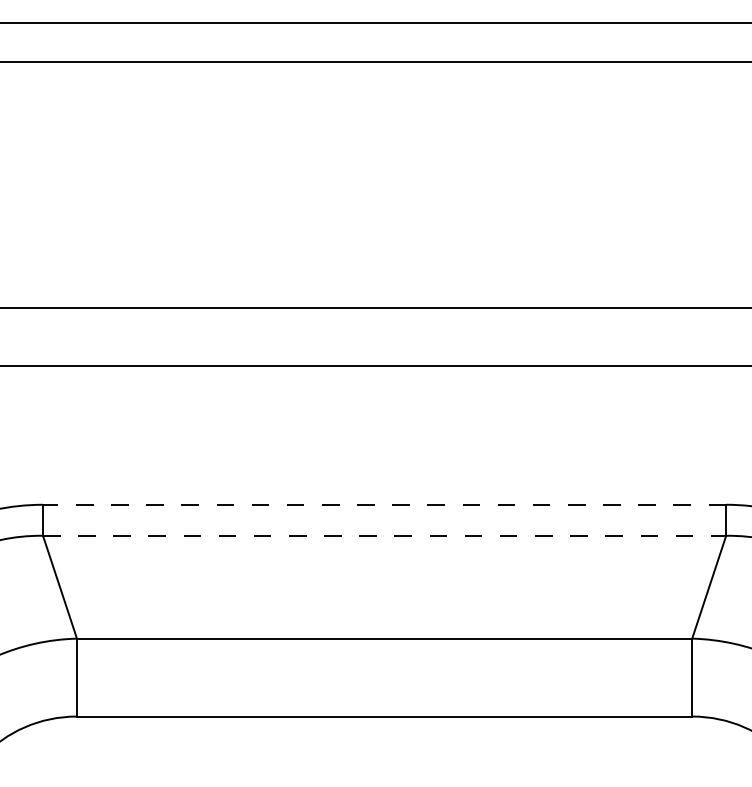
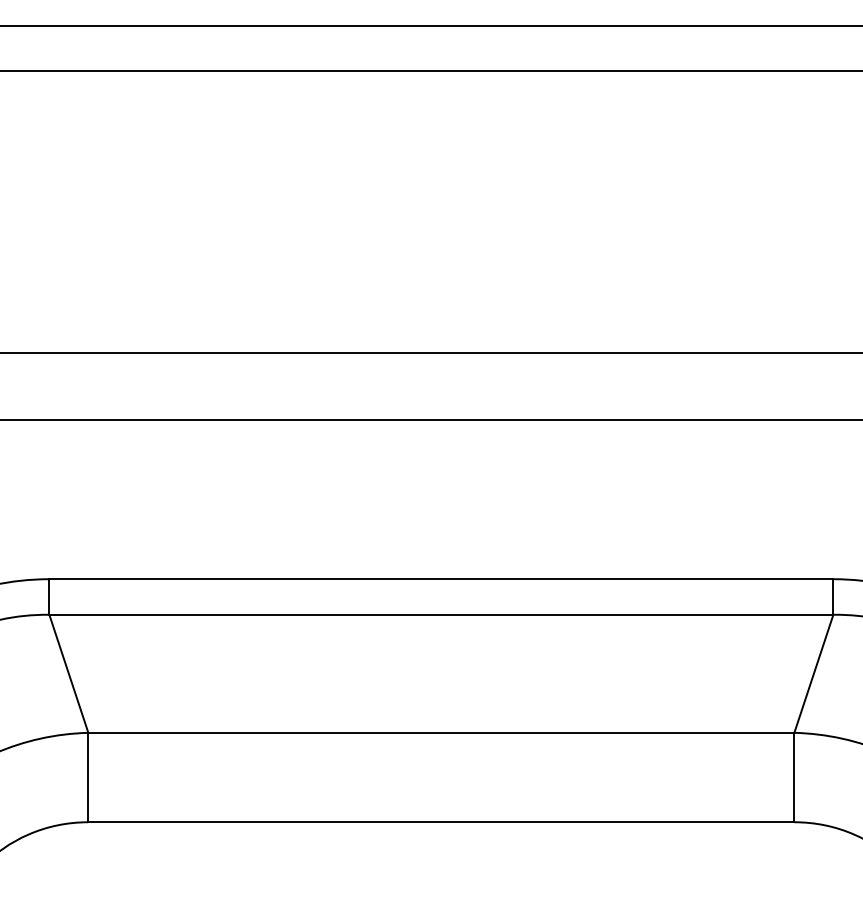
line: (384, 504) -> (441, 578), dashed -> solid
line: (384, 535) -> (441, 614), dashed -> solid

